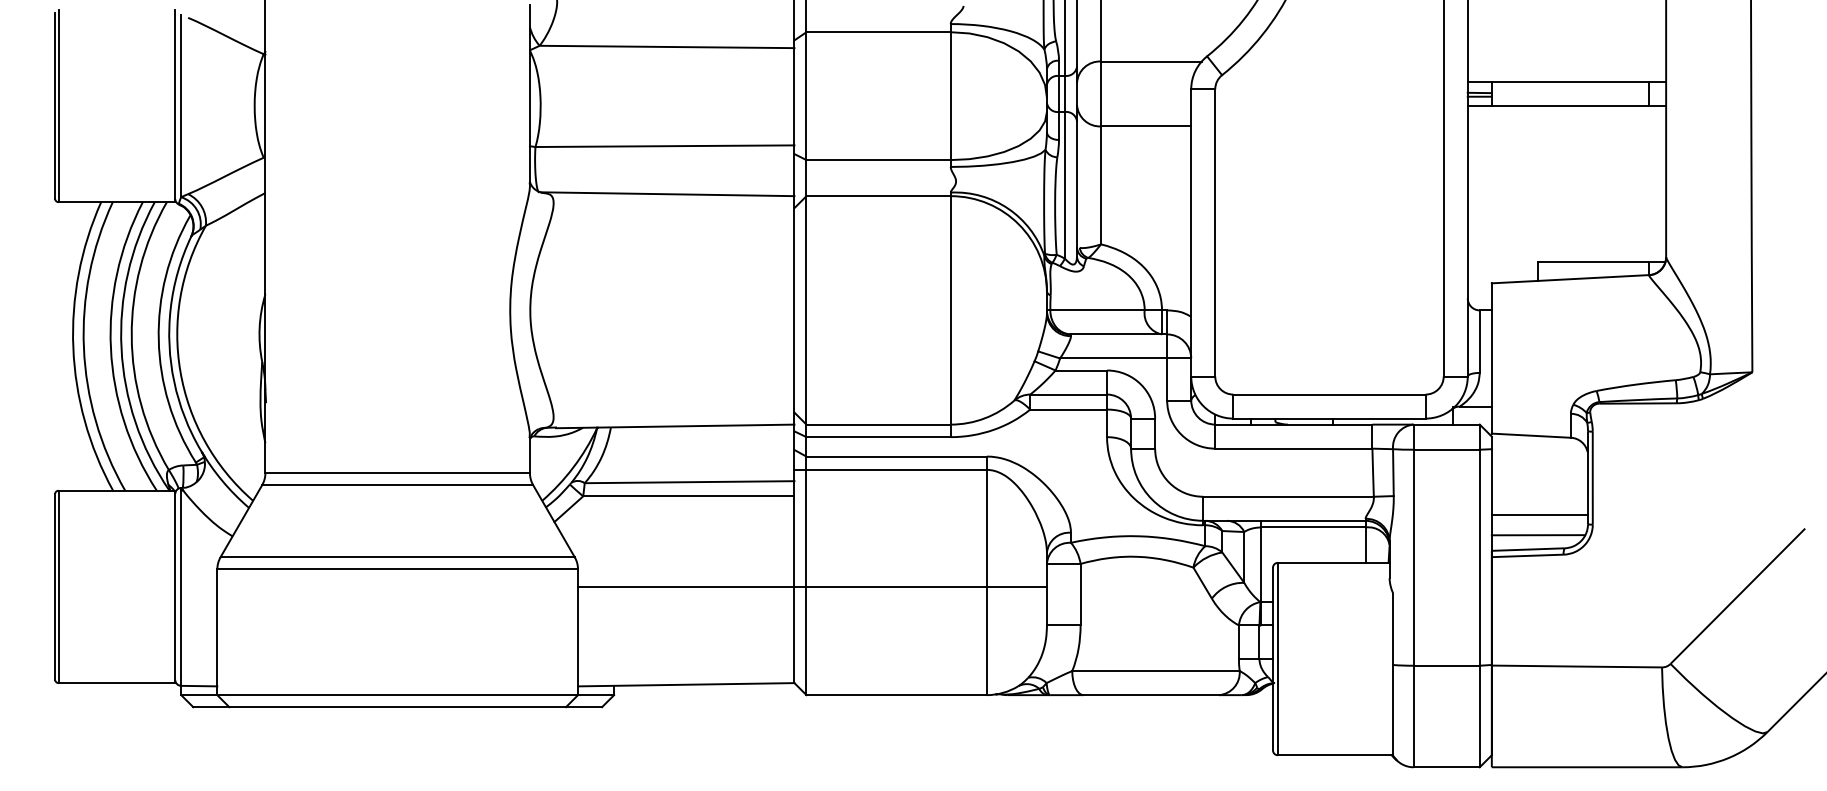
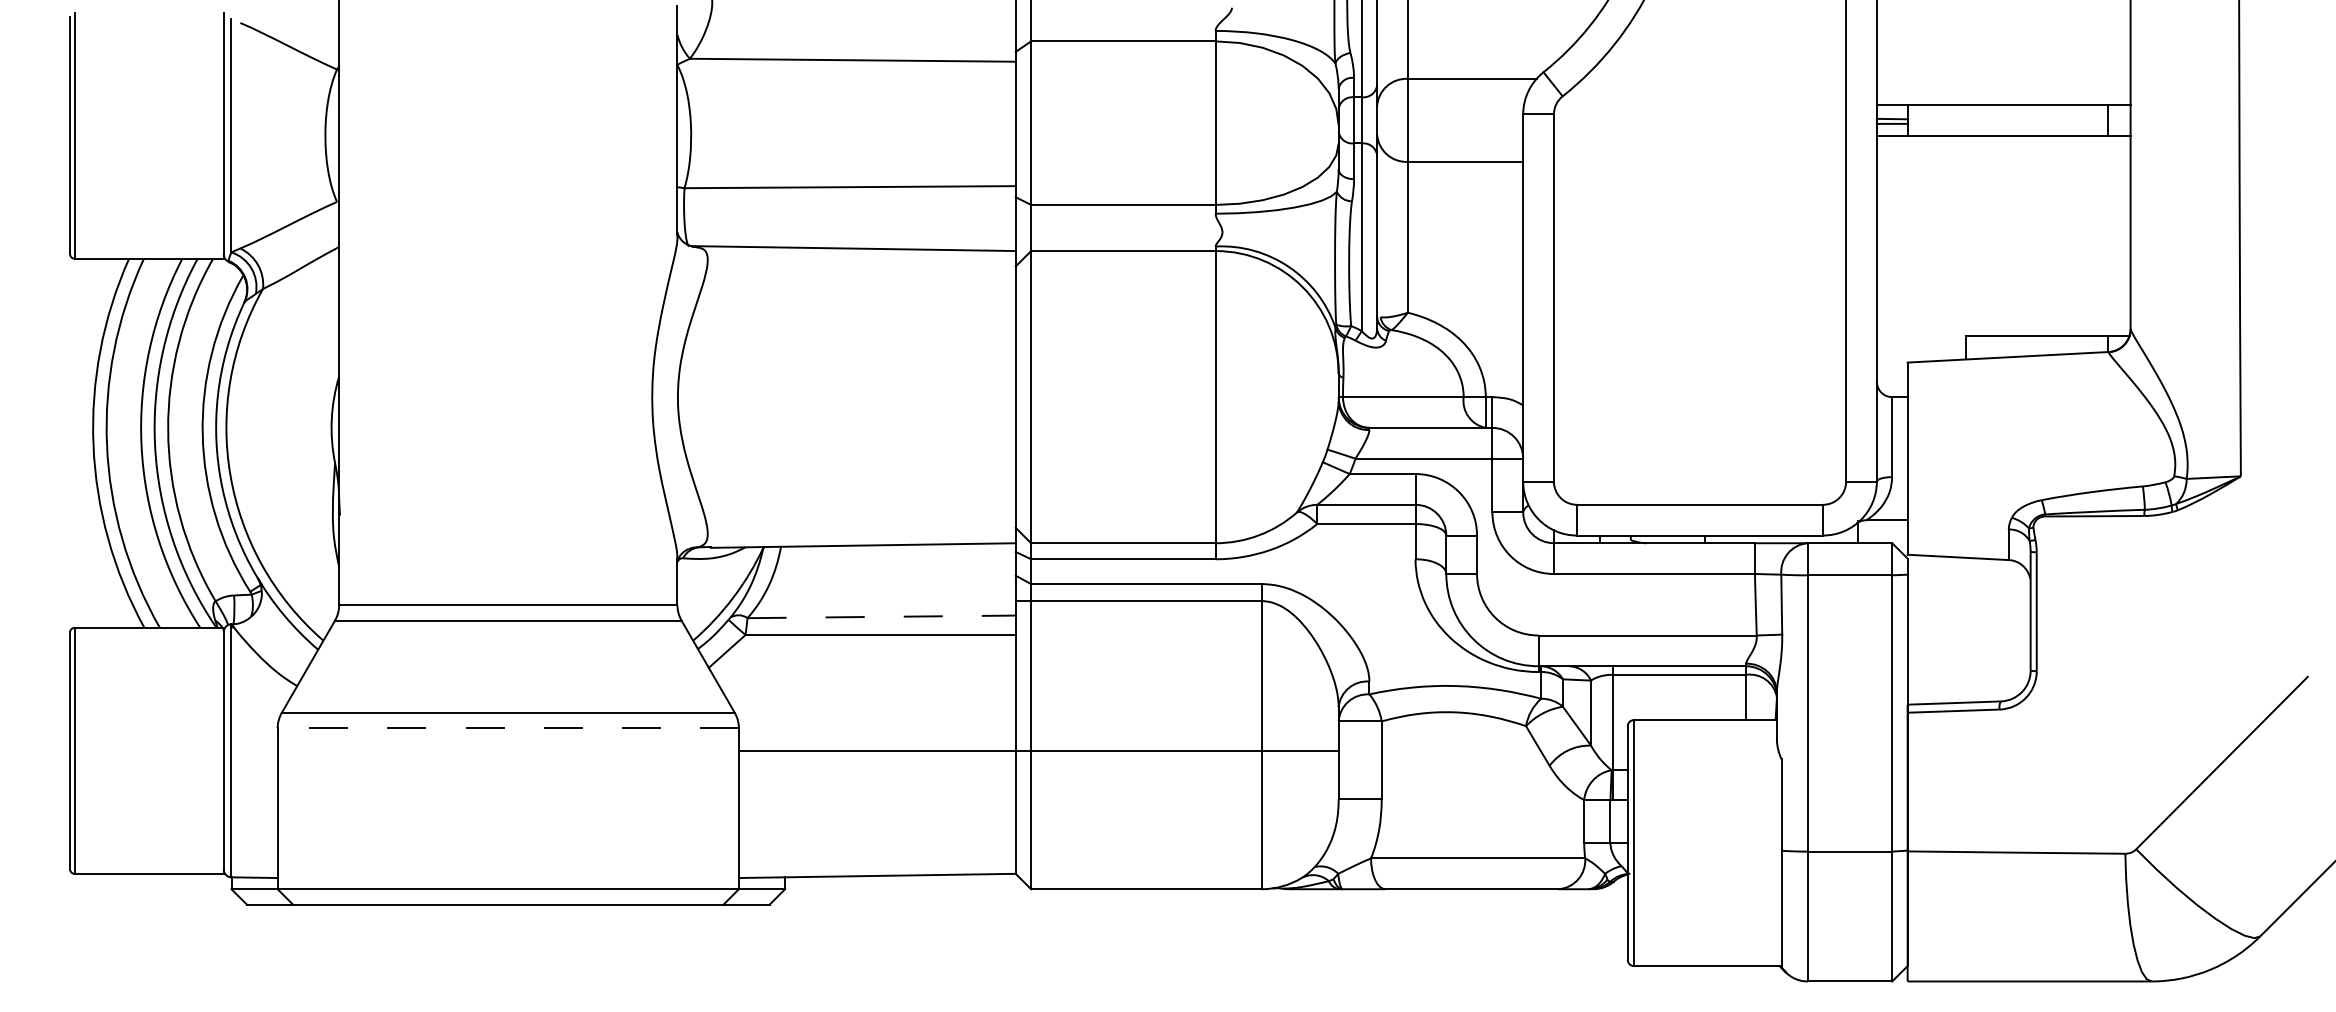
line: (690, 481) -> (882, 616), solid -> dashed
line: (1539, 514) -> (1968, 658), removed
line: (1537, 535) -> (1966, 684), removed
line: (397, 569) -> (508, 728), solid -> dashed

